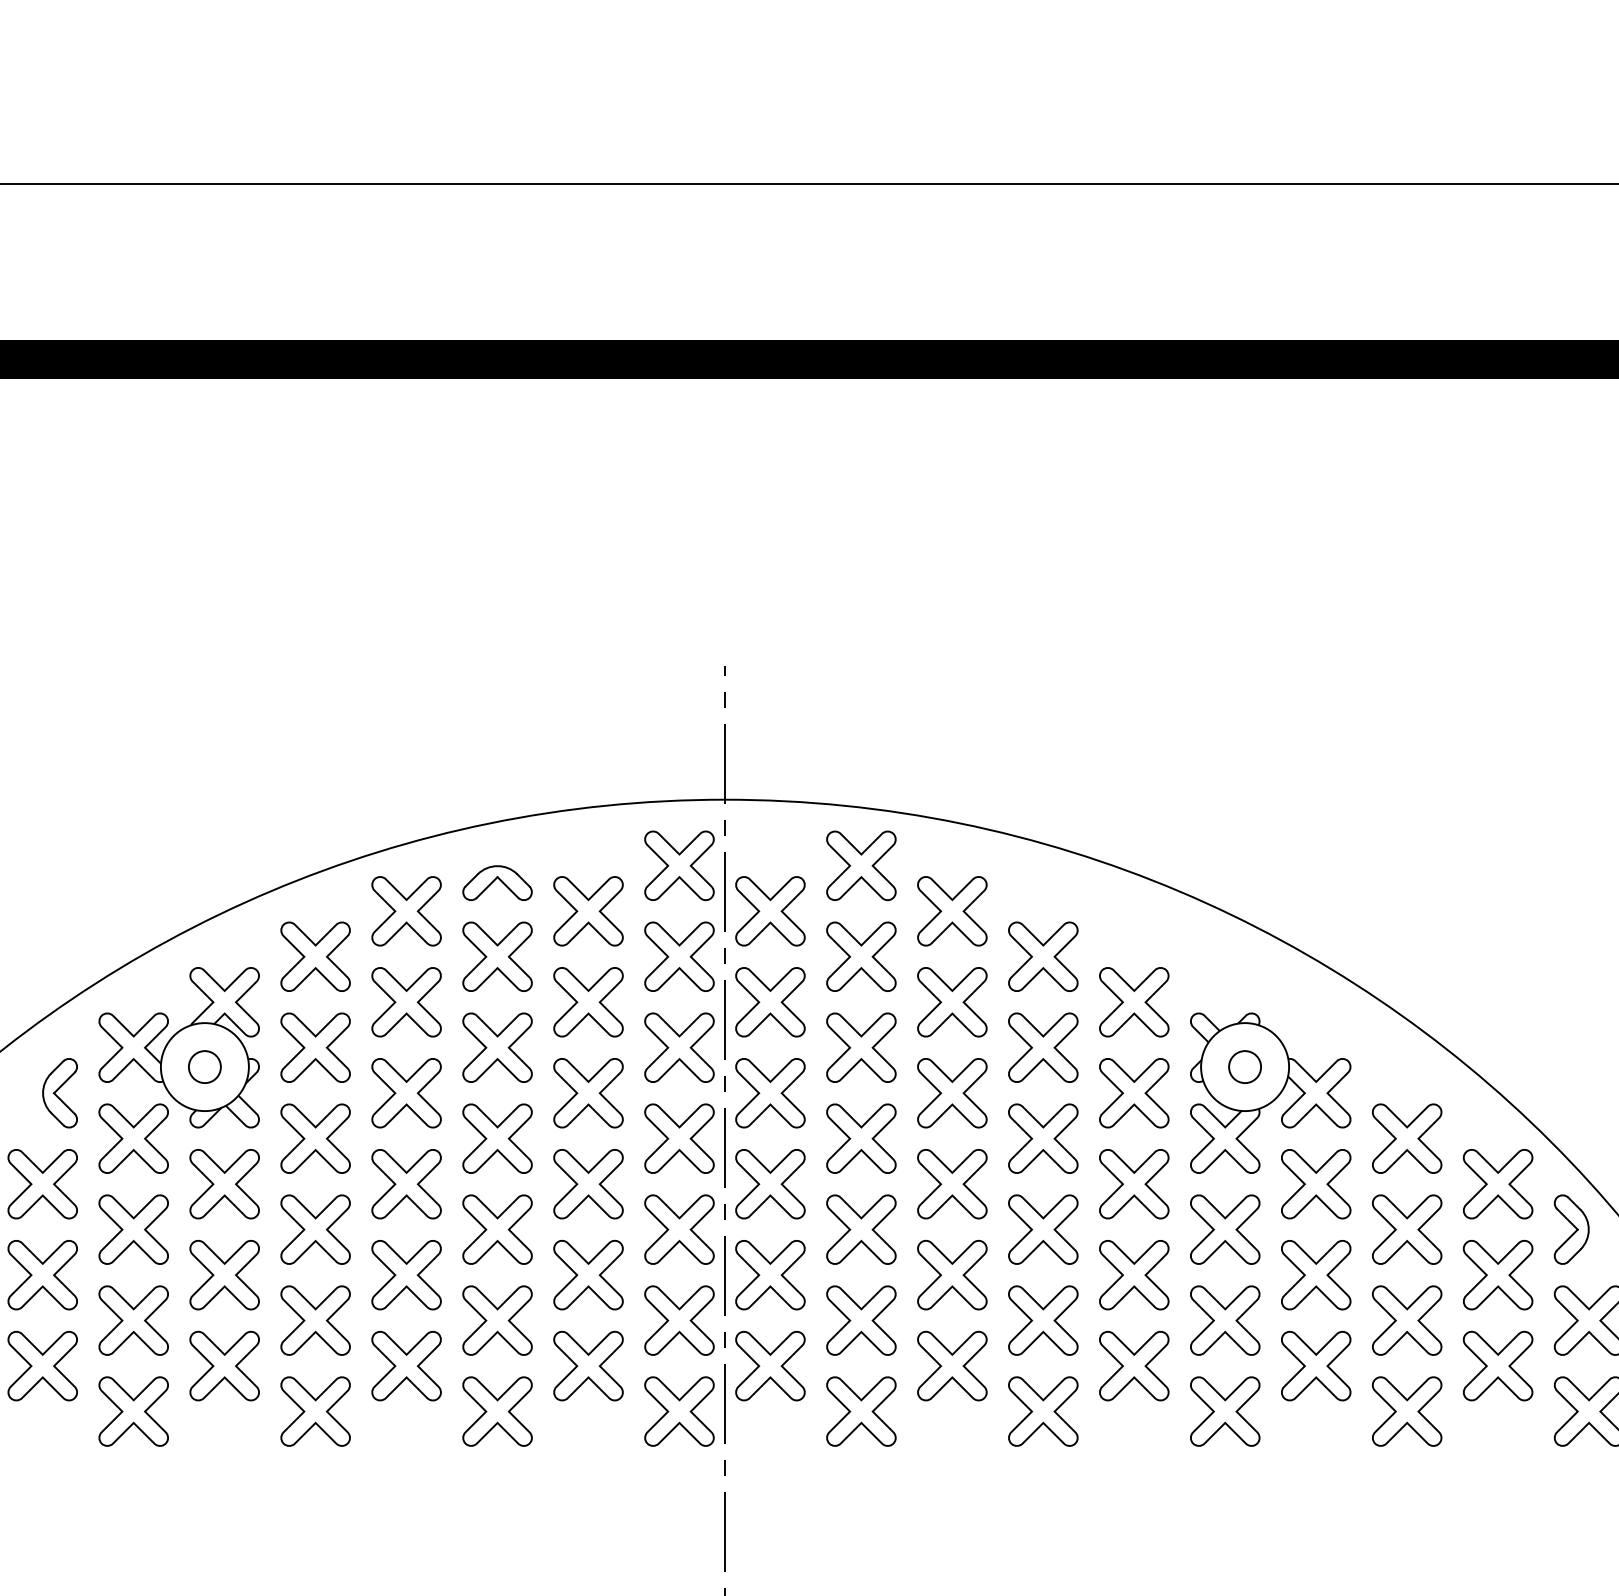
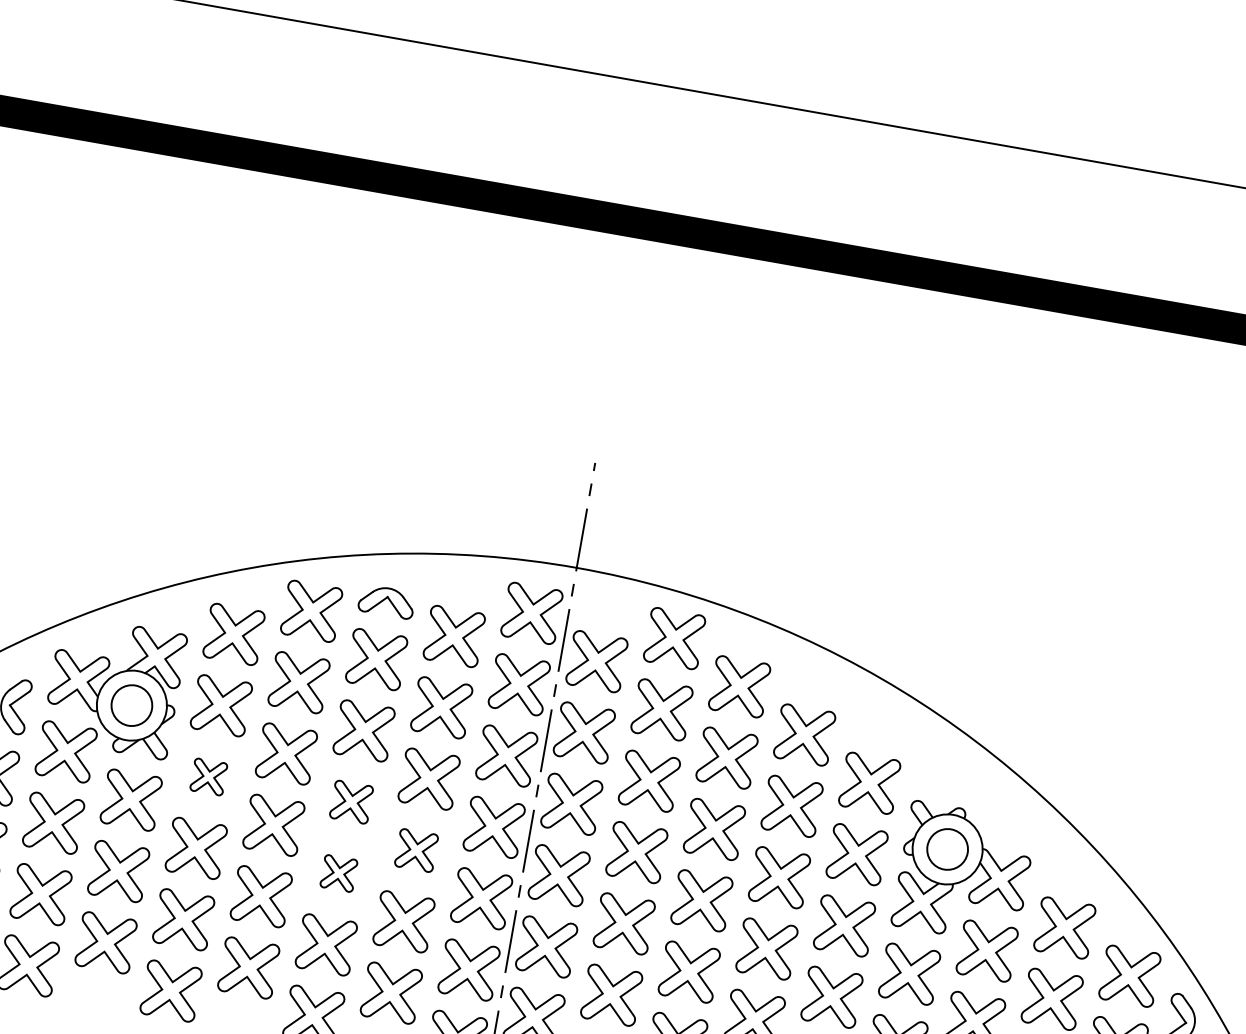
circle: (204, 1067) -> (131, 705), size x1.6
circle: (1245, 1067) -> (947, 849), size x1.6
part: (315, 1138) -> (208, 776), size x0.6
part: (497, 1138) -> (351, 802), size x0.7
part: (588, 1184) -> (416, 850), size x0.7
part: (497, 1229) -> (338, 873), size x0.6

